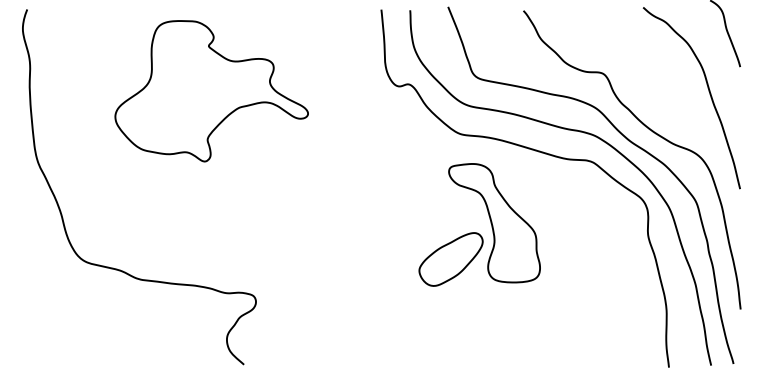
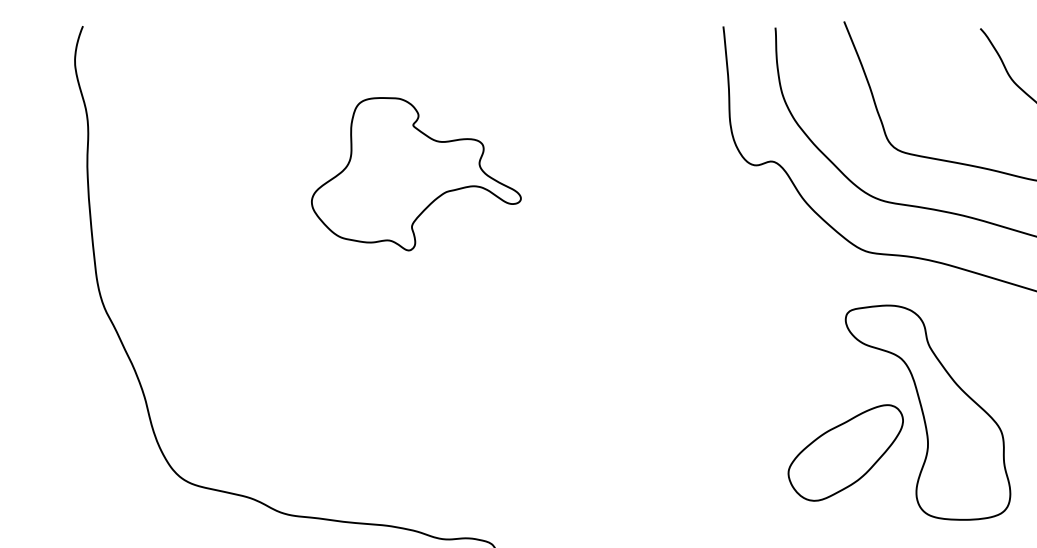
part: (211, 91) -> (416, 174), size x0.6
part: (450, 259) -> (844, 452), moved

